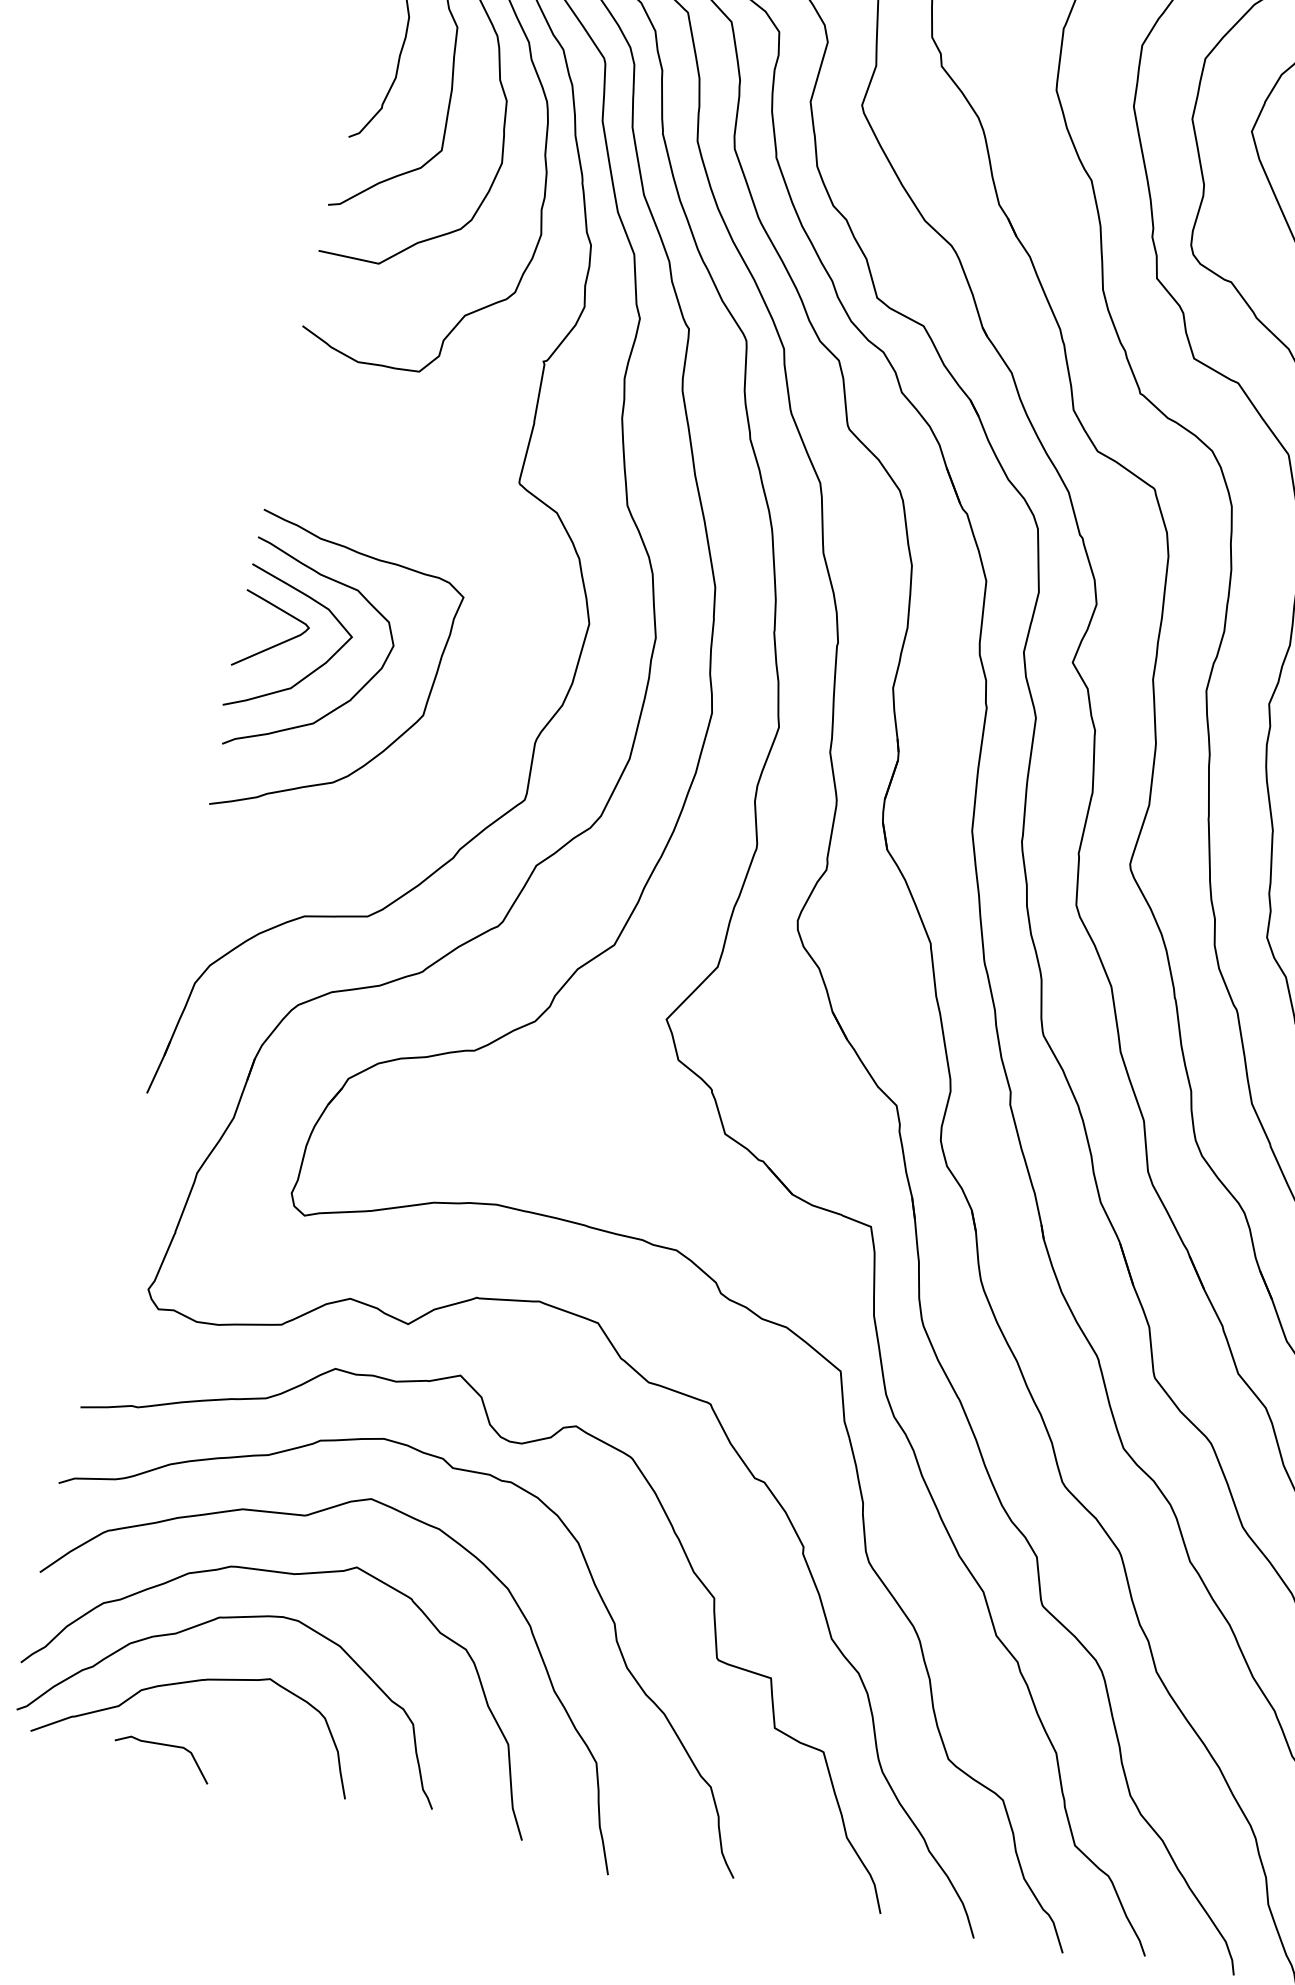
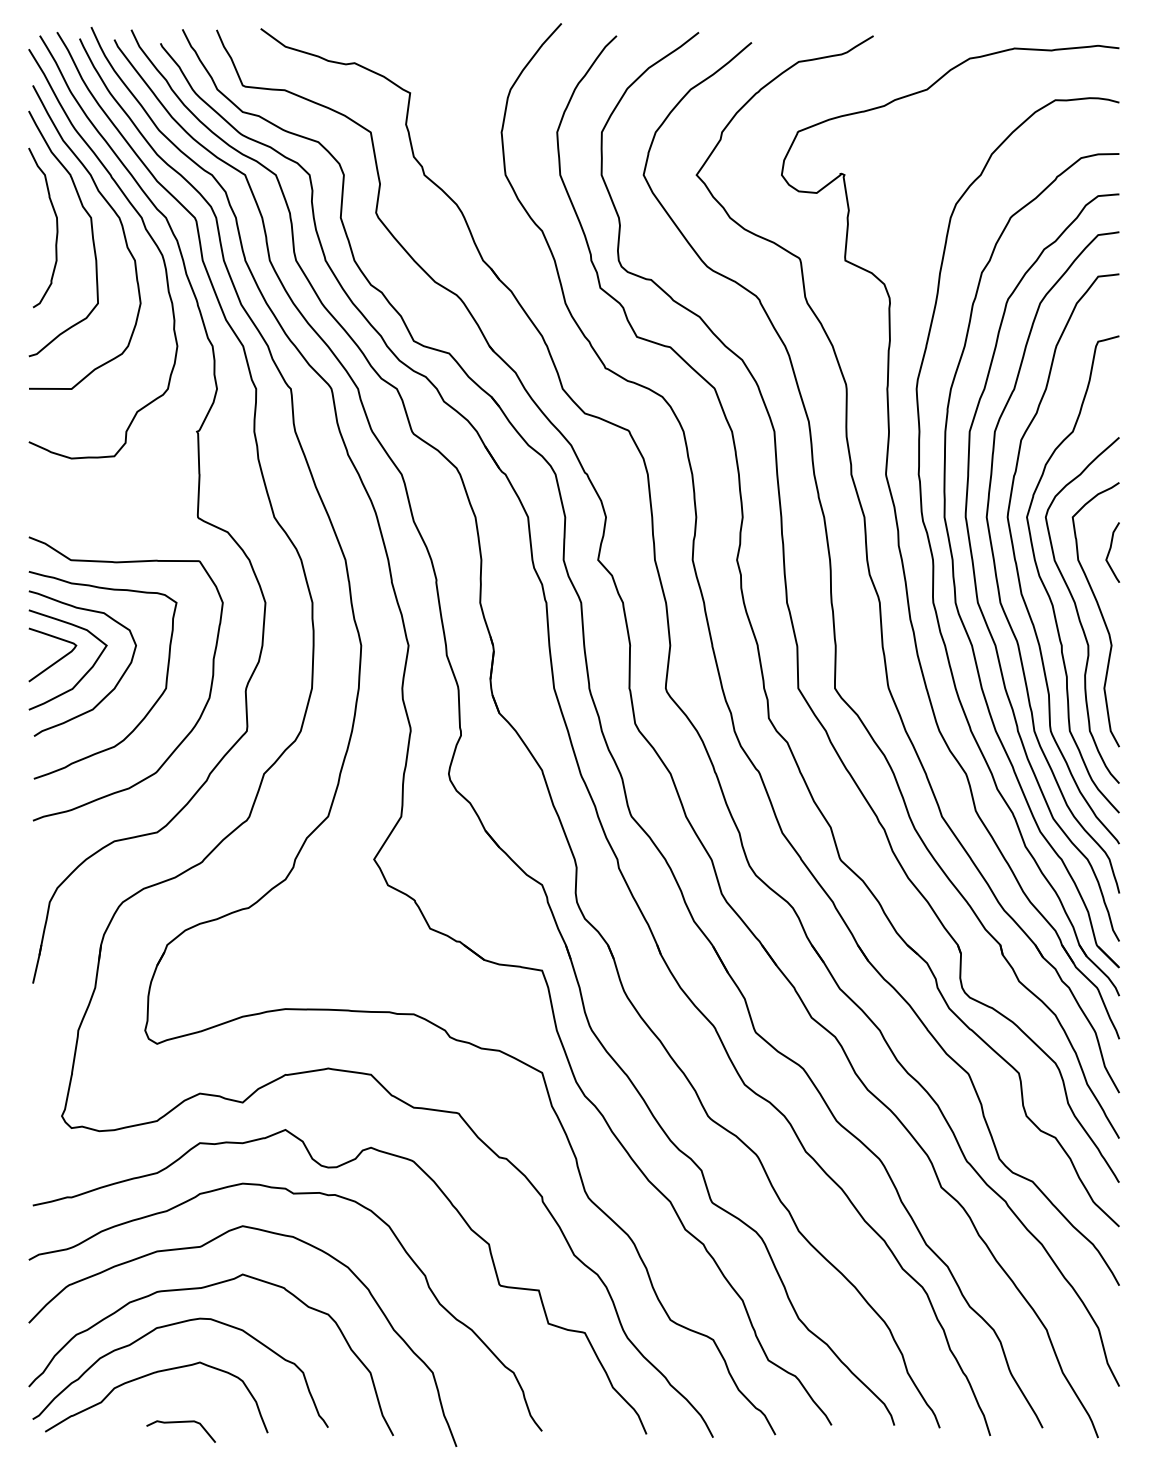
curve: (452, 774) -> (194, 724), added
curve: (163, 1745) -> (180, 1422), moved

